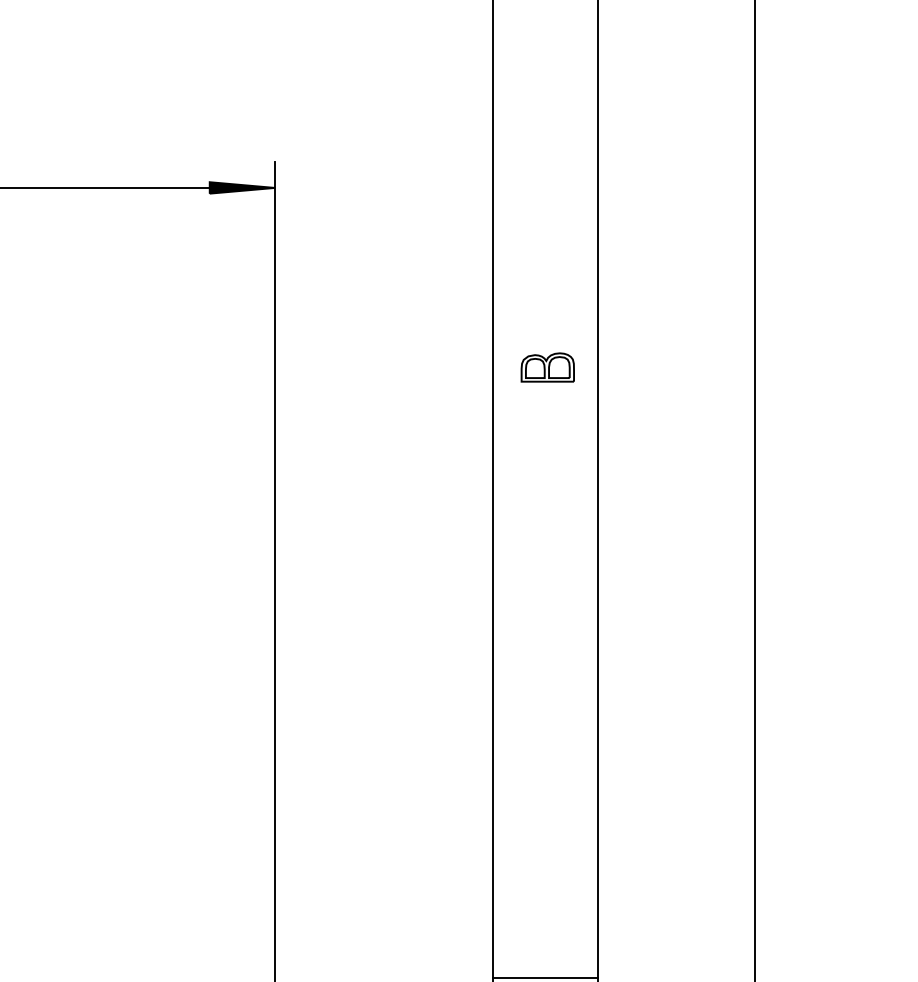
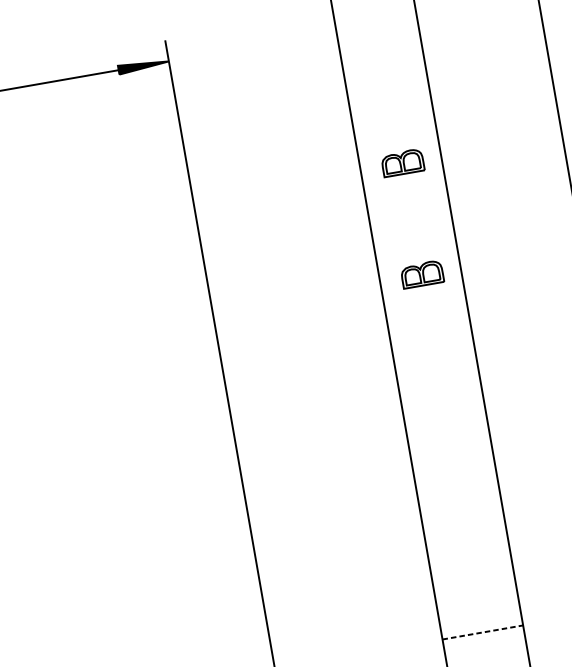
part: (547, 512) -> (422, 274), added
line: (545, 977) -> (482, 632), solid -> dashed

